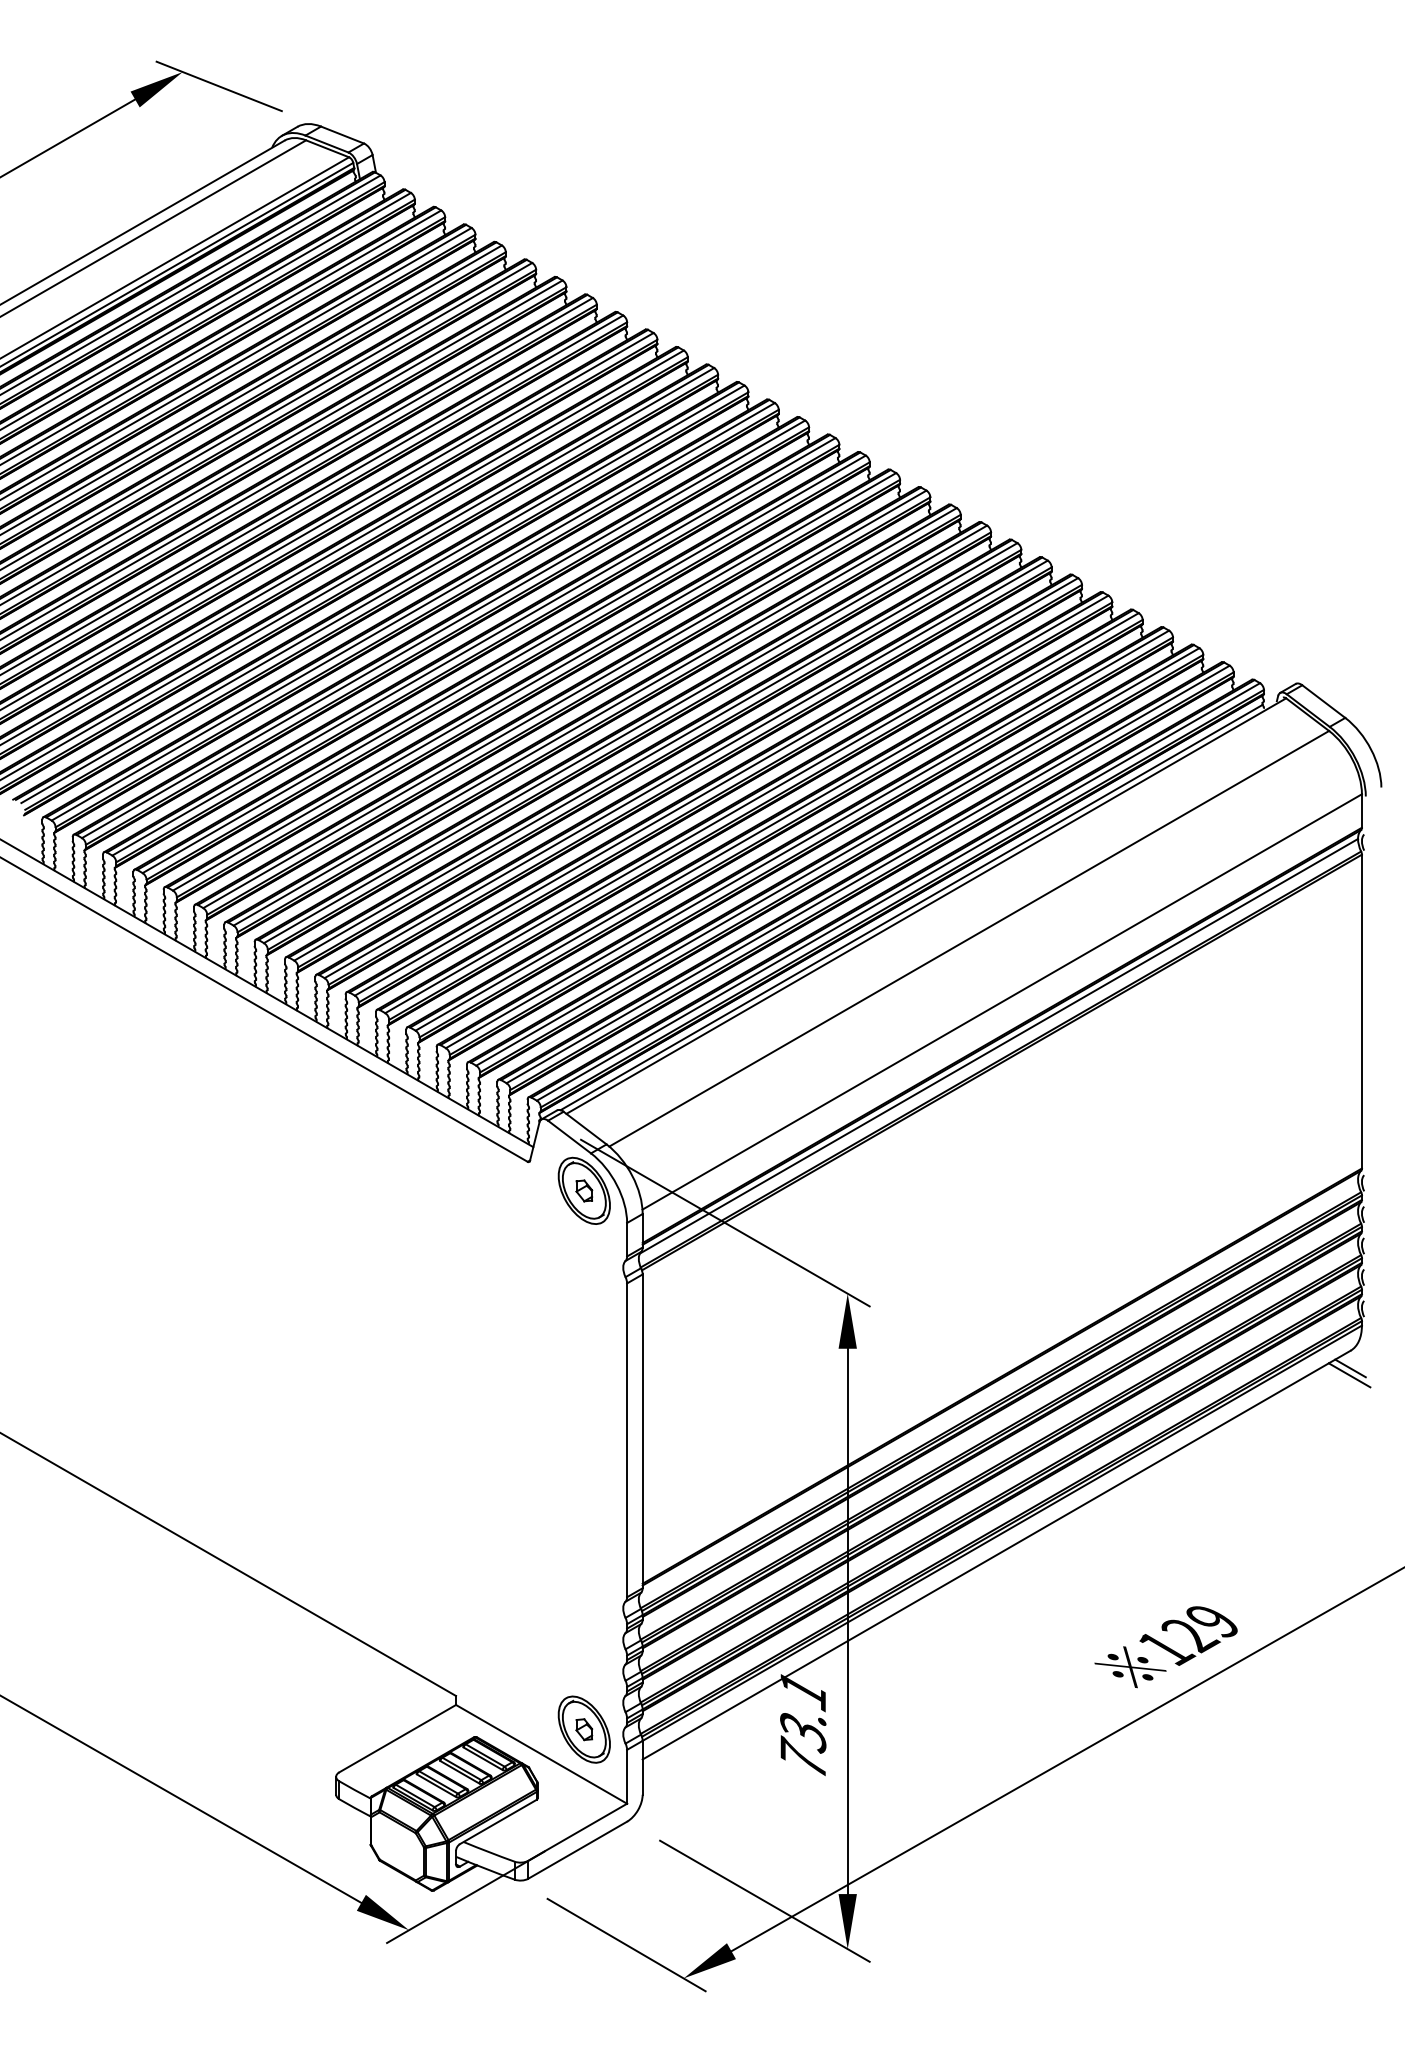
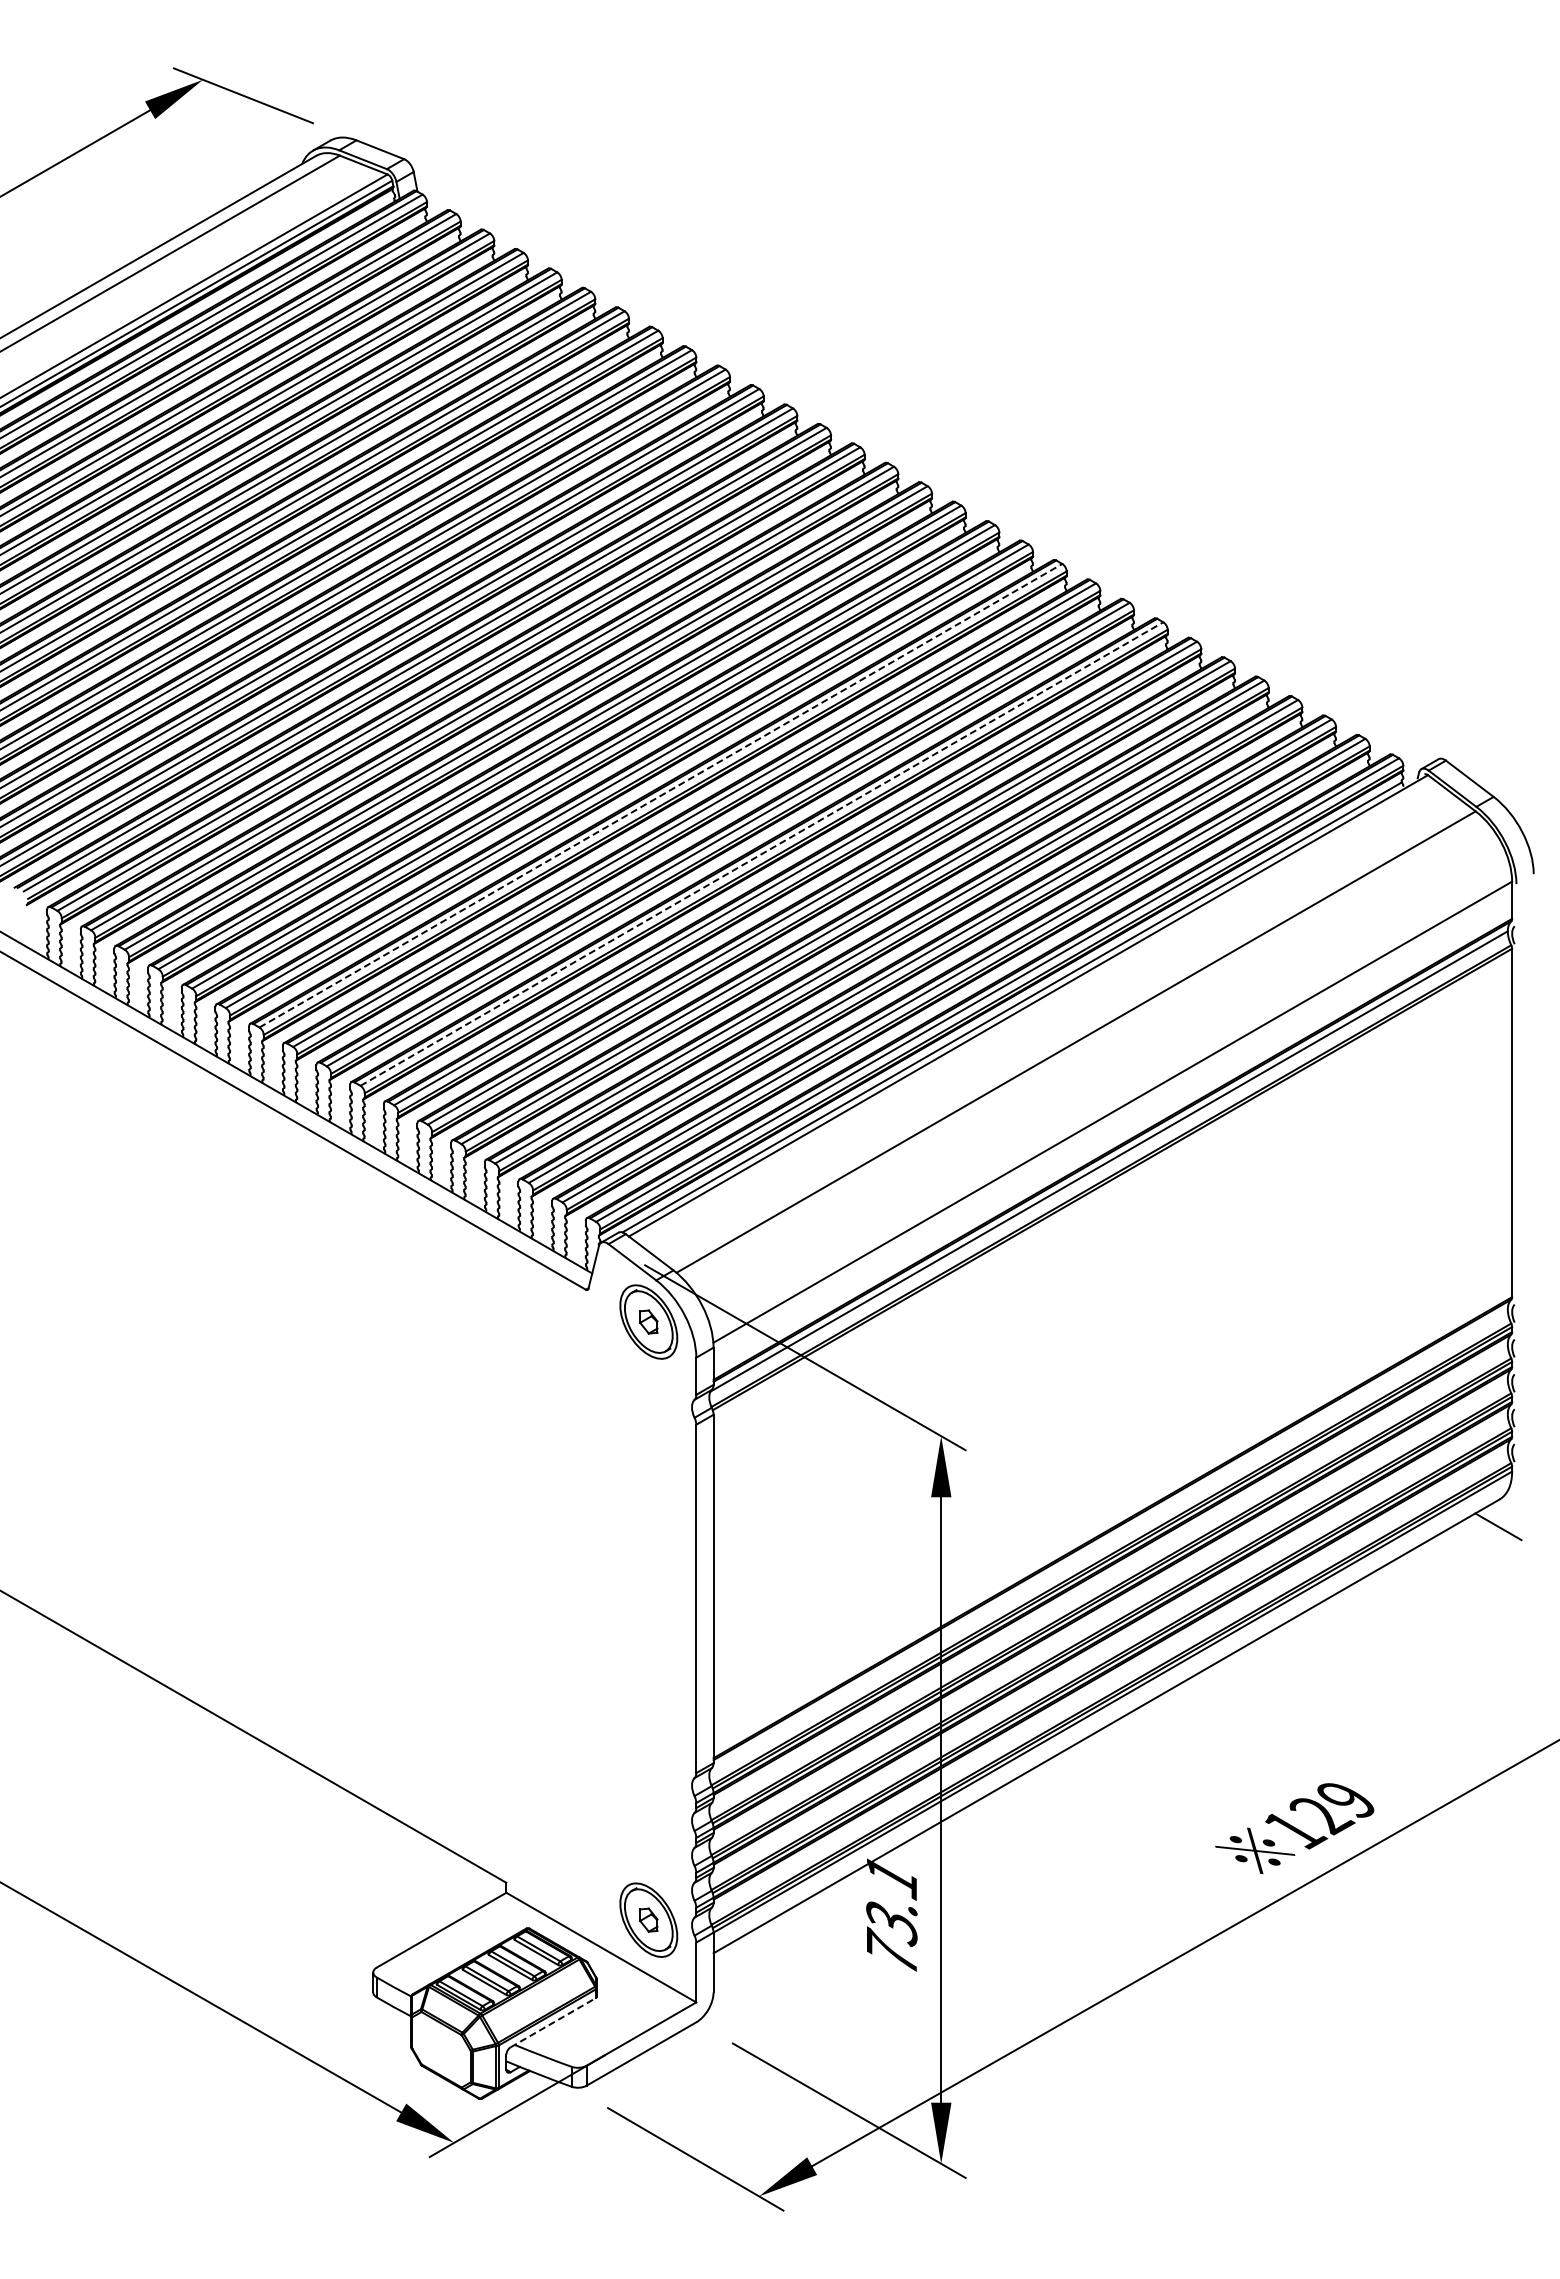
line: (594, 716) -> (660, 795), solid -> dashed
line: (685, 769) -> (761, 854), solid -> dashed
line: (1350, 1367) -> (1499, 1518), removed
line: (498, 1821) -> (553, 2022), solid -> dashed

